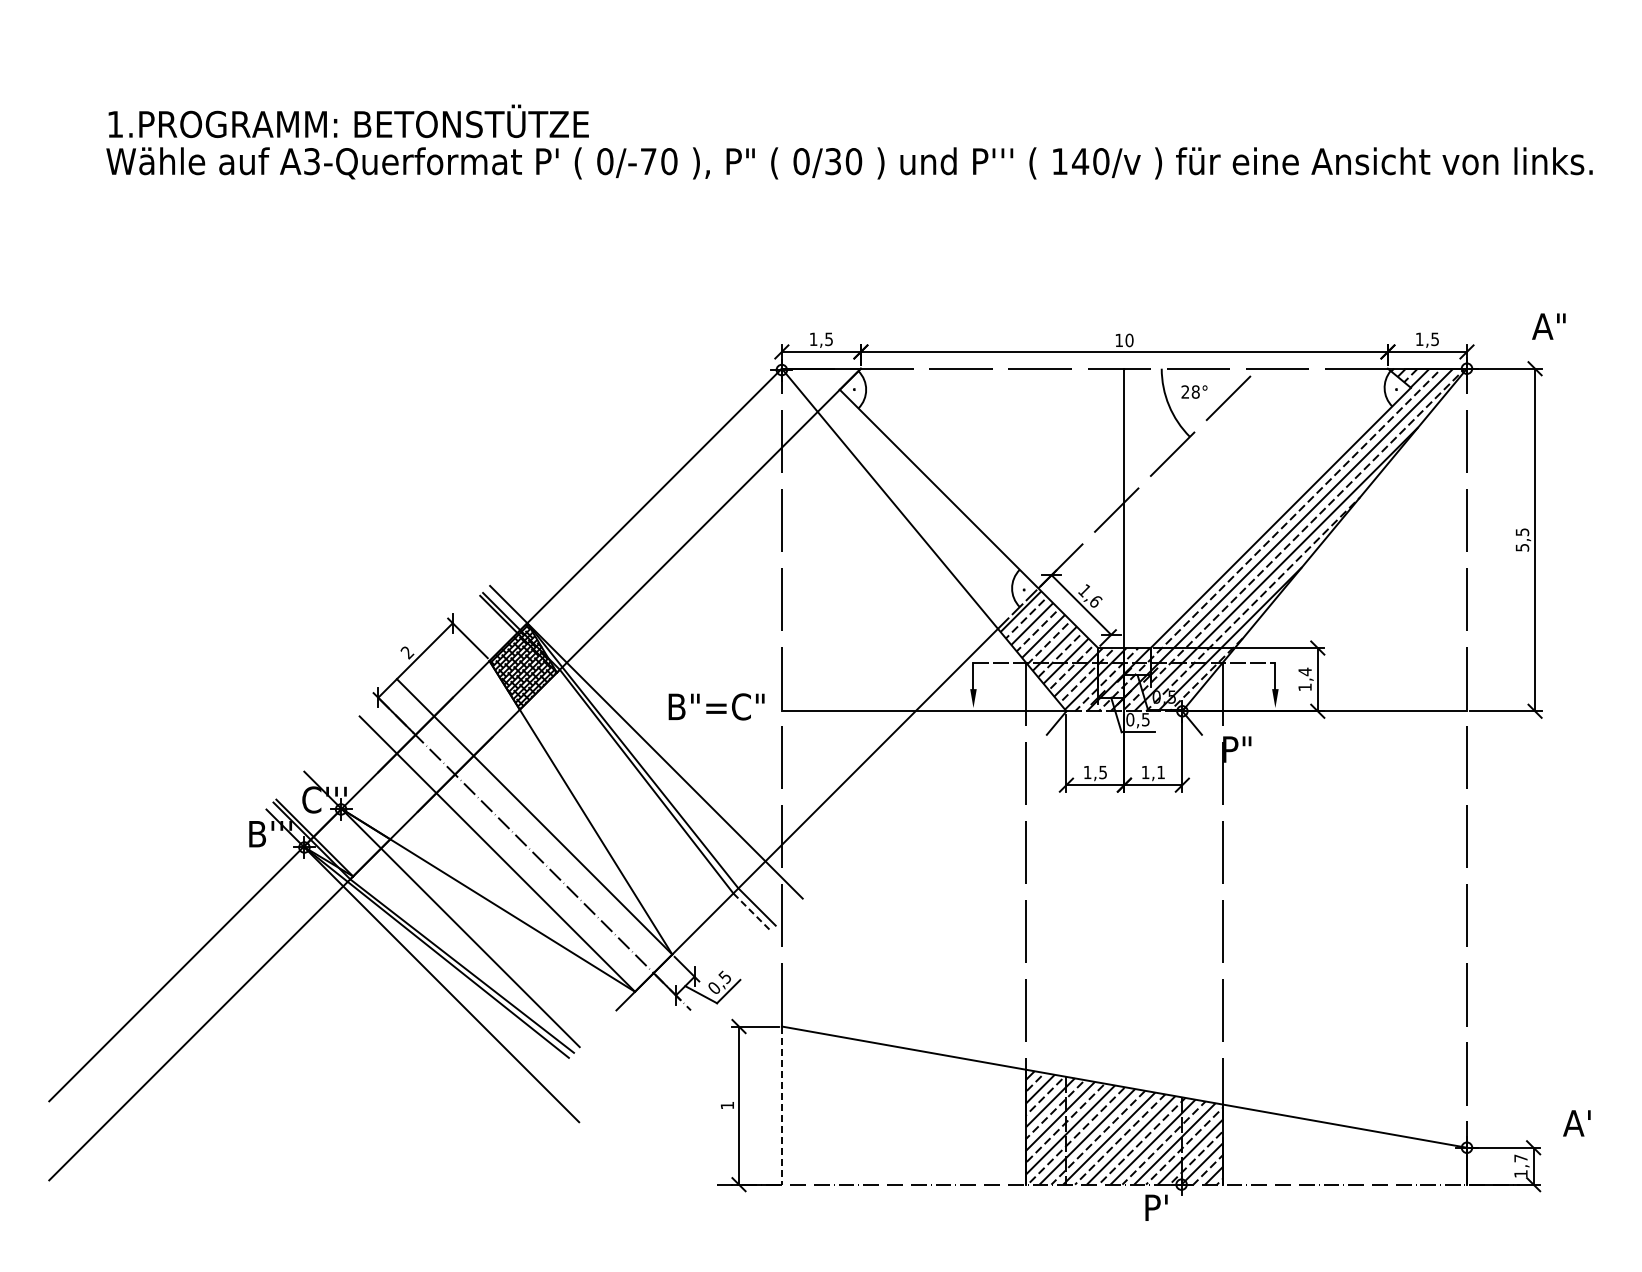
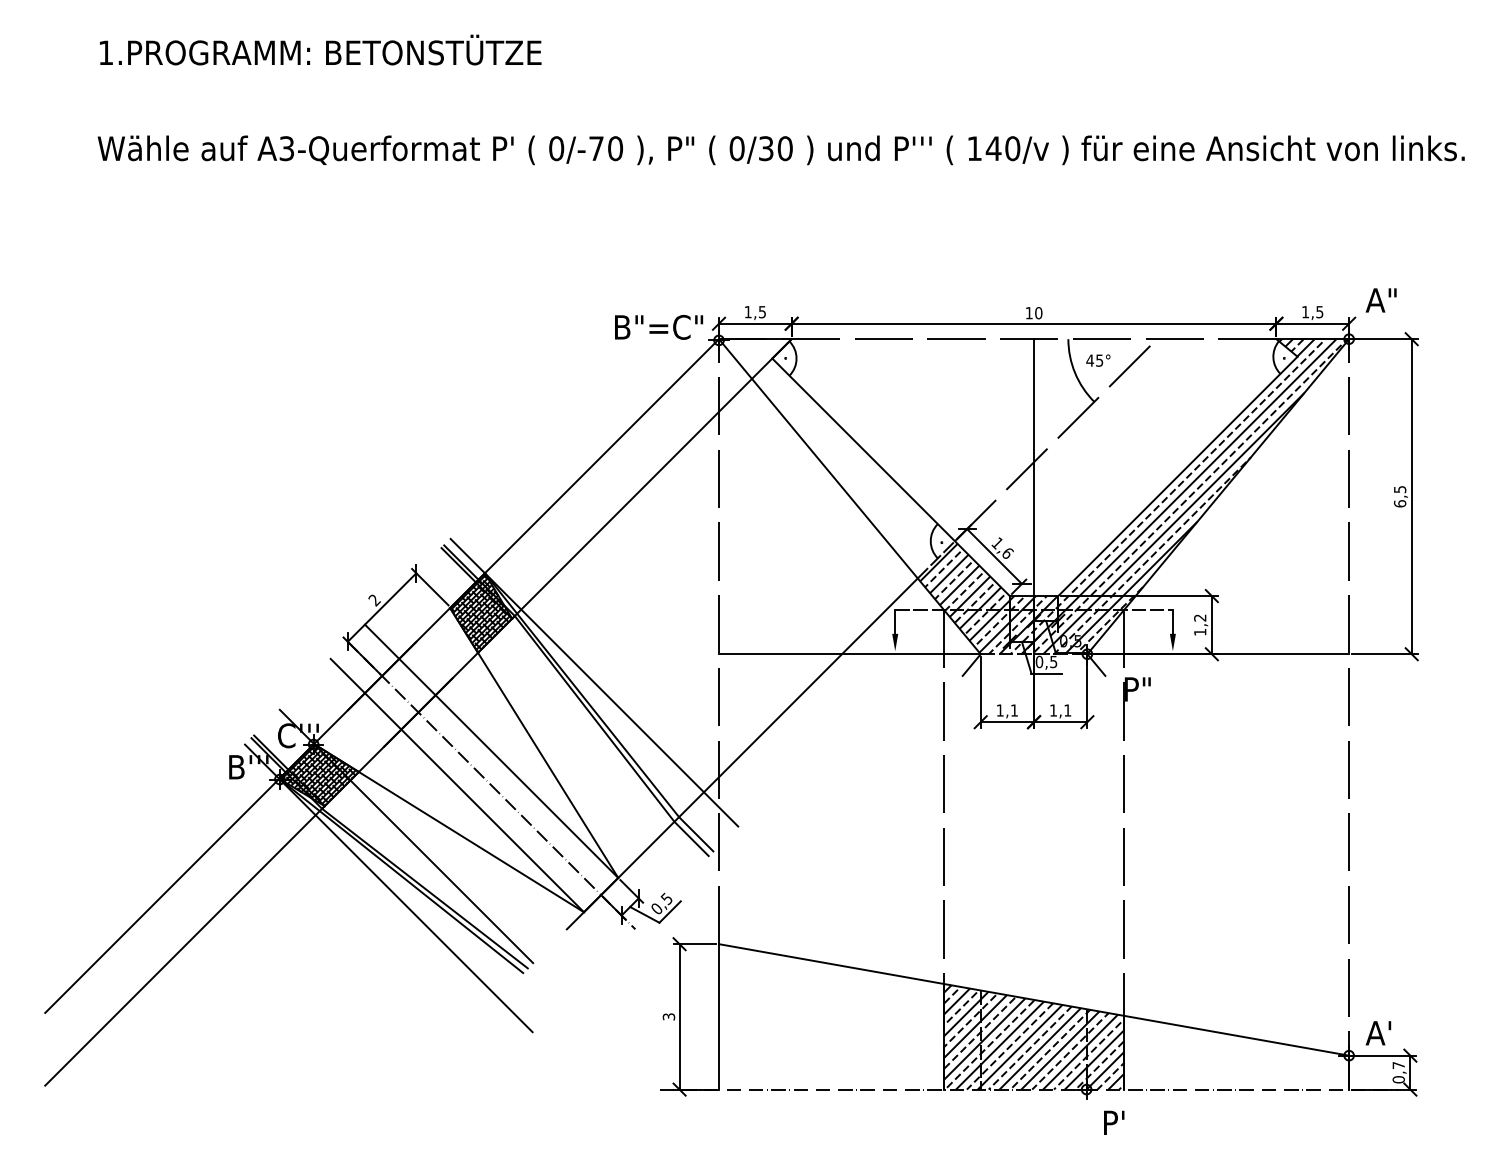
text: (348, 120) -> (320, 49), moved
text: (1548, 326) -> (1380, 300), moved
text: (1190, 391) -> (1094, 360), 28° -> 45°
text: (1522, 547) -> (1400, 503), 5,5 -> 6,5
text: (1304, 671) -> (1199, 617), 1,4 -> 1,2
text: (716, 706) -> (658, 327), moved
text: (1102, 772) -> (1013, 710), 1,5 -> 1,1
hatch: (347, 842) -> (319, 774), added
line: (752, 912) -> (692, 839), dashed -> solid
text: (727, 1105) -> (669, 1016), 1 -> 3
line: (781, 1106) -> (718, 1017), dashed -> solid
text: (1576, 1123) -> (1378, 1033), moved
text: (1520, 1173) -> (1398, 1079), 1,7 -> 0,7
text: (1156, 1207) -> (1114, 1122), moved

